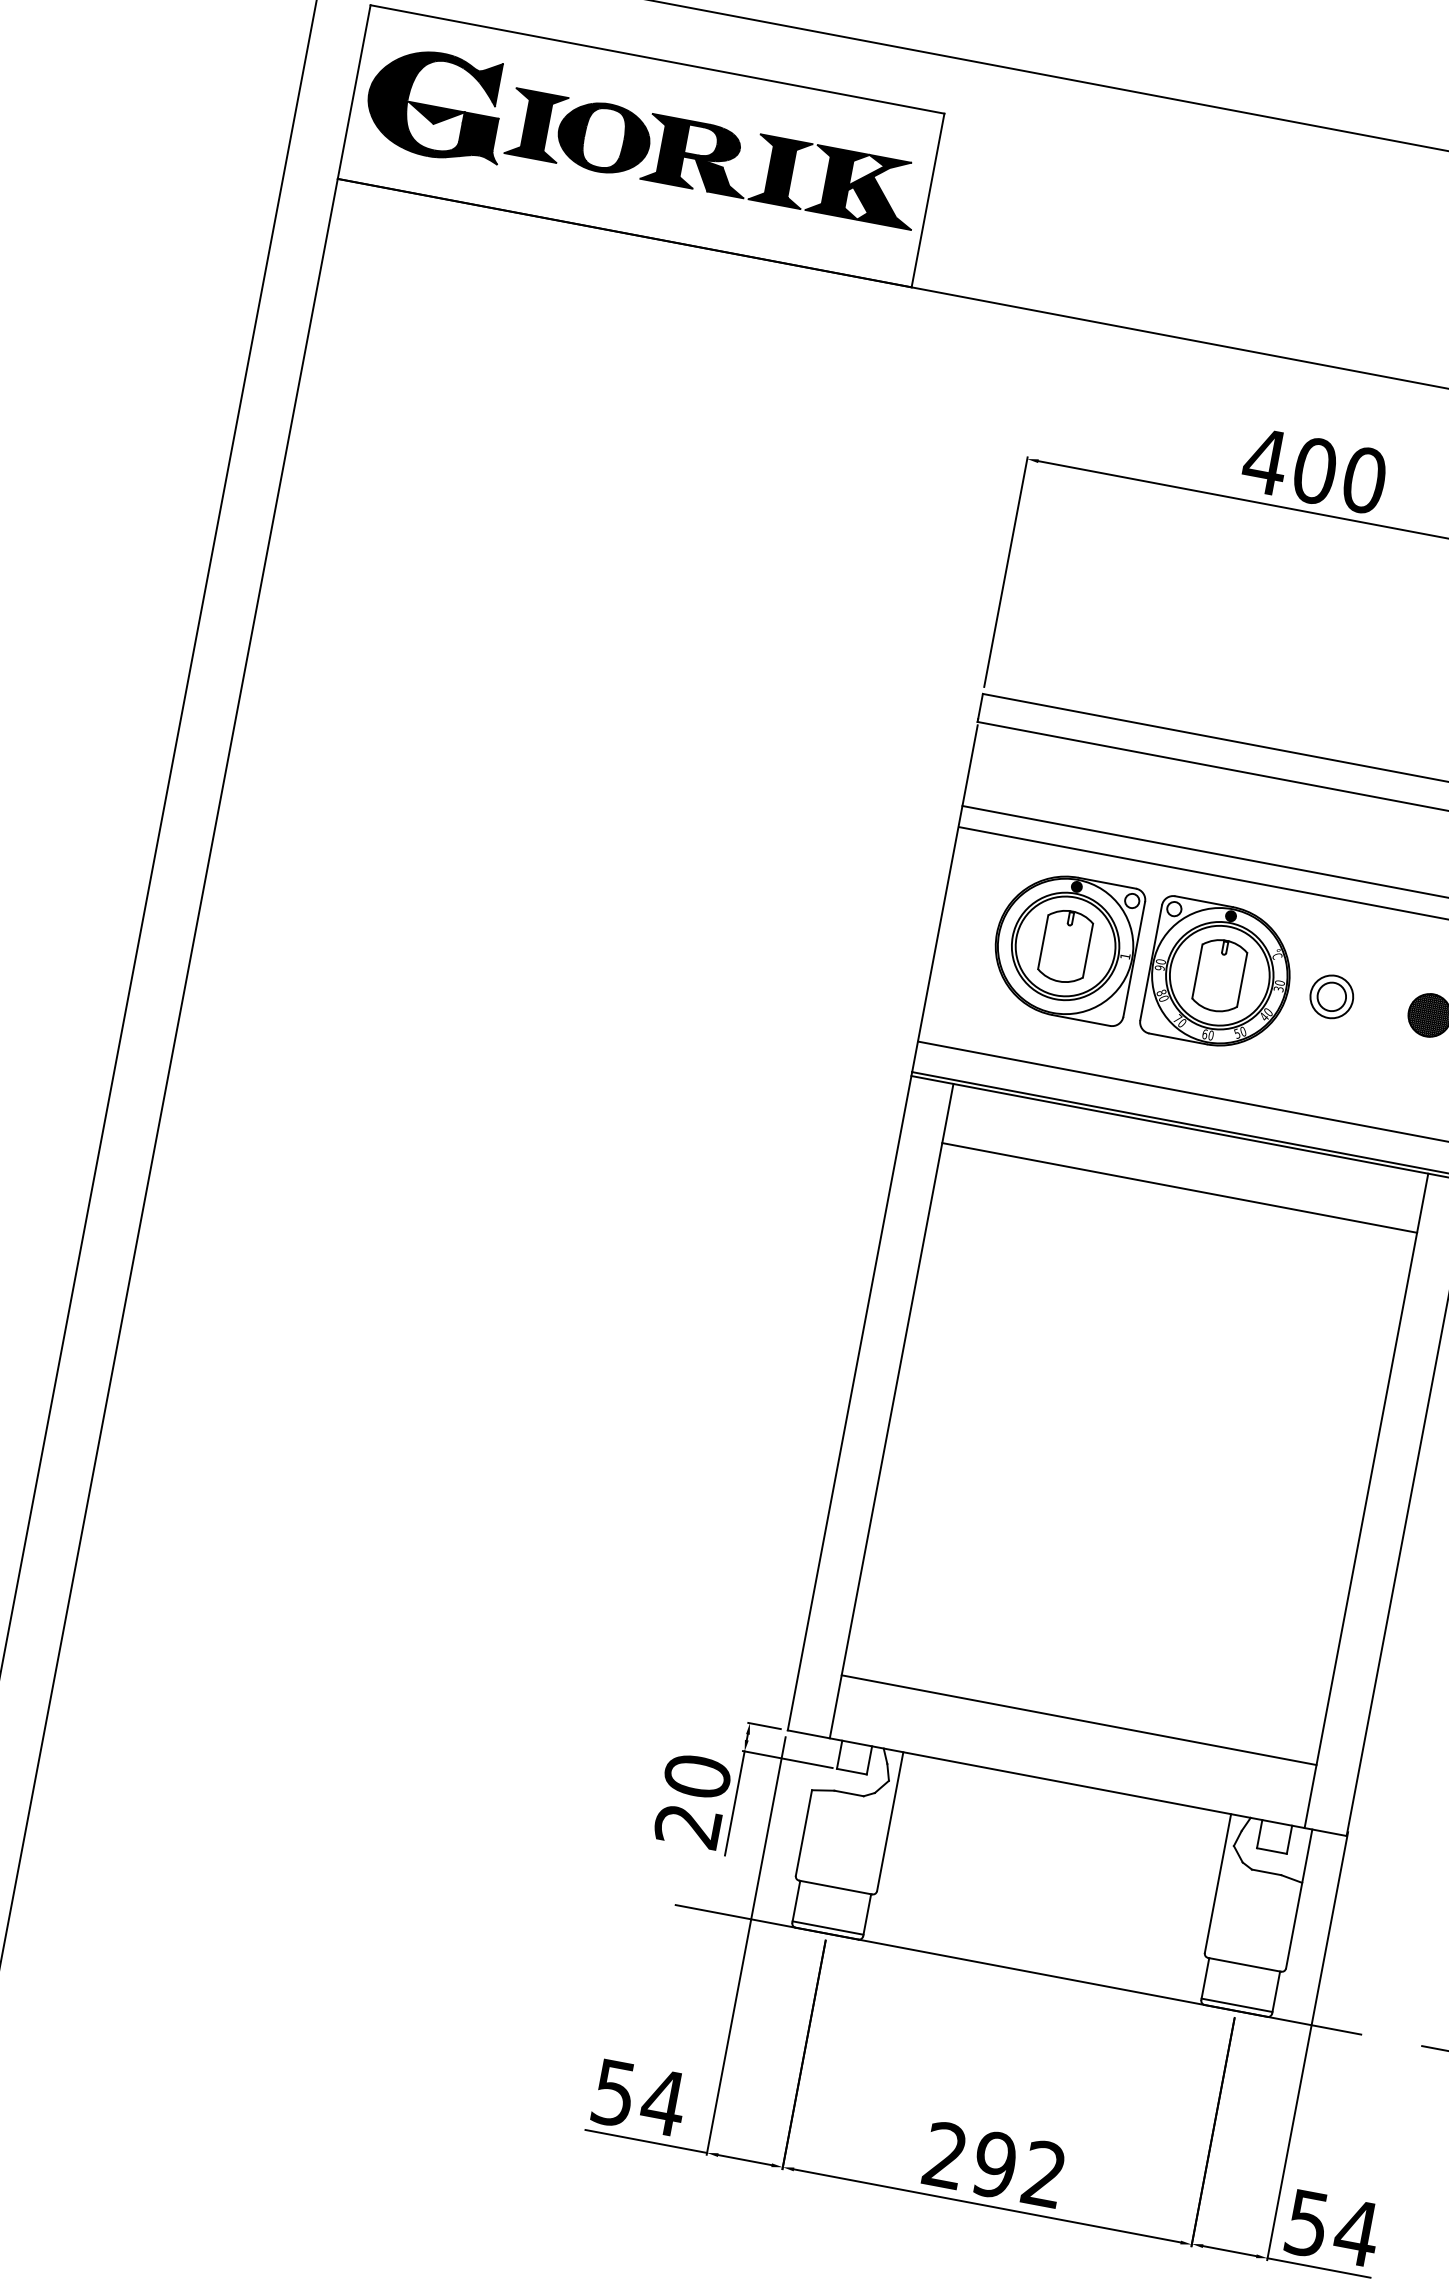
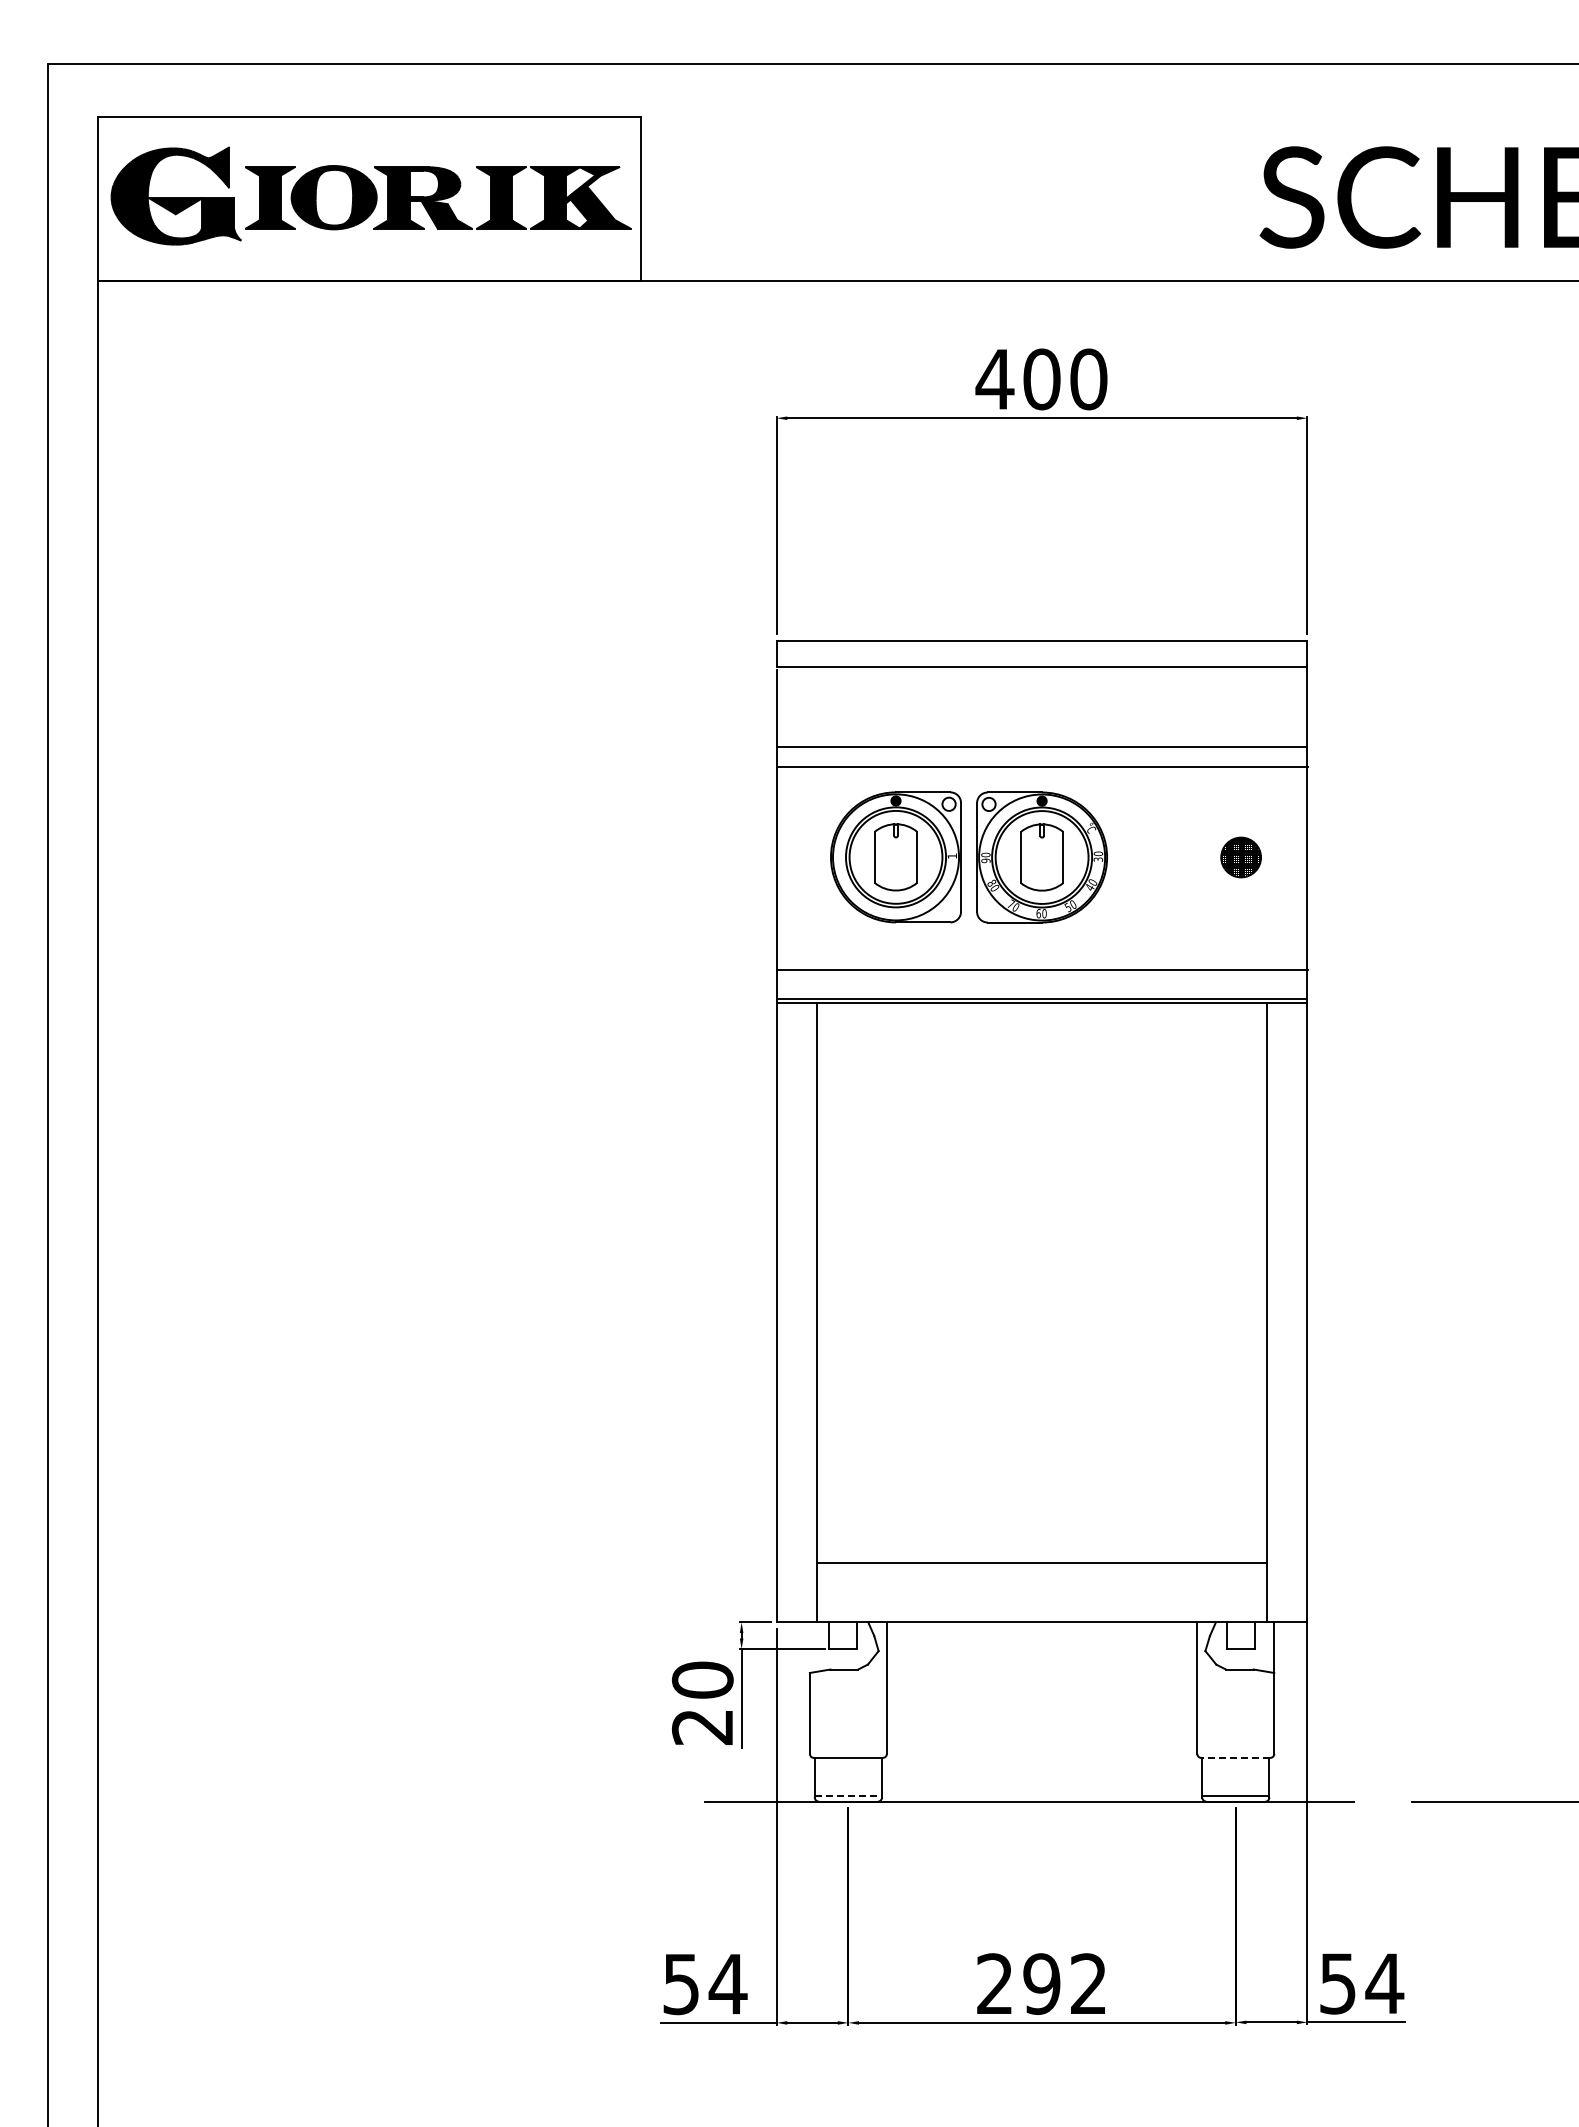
part: (1331, 996) -> (1147, 857), removed
line: (1180, 1187) -> (1042, 1058), removed
line: (828, 1928) -> (848, 1796), solid -> dashed
line: (1244, 1964) -> (1235, 1757), solid -> dashed

